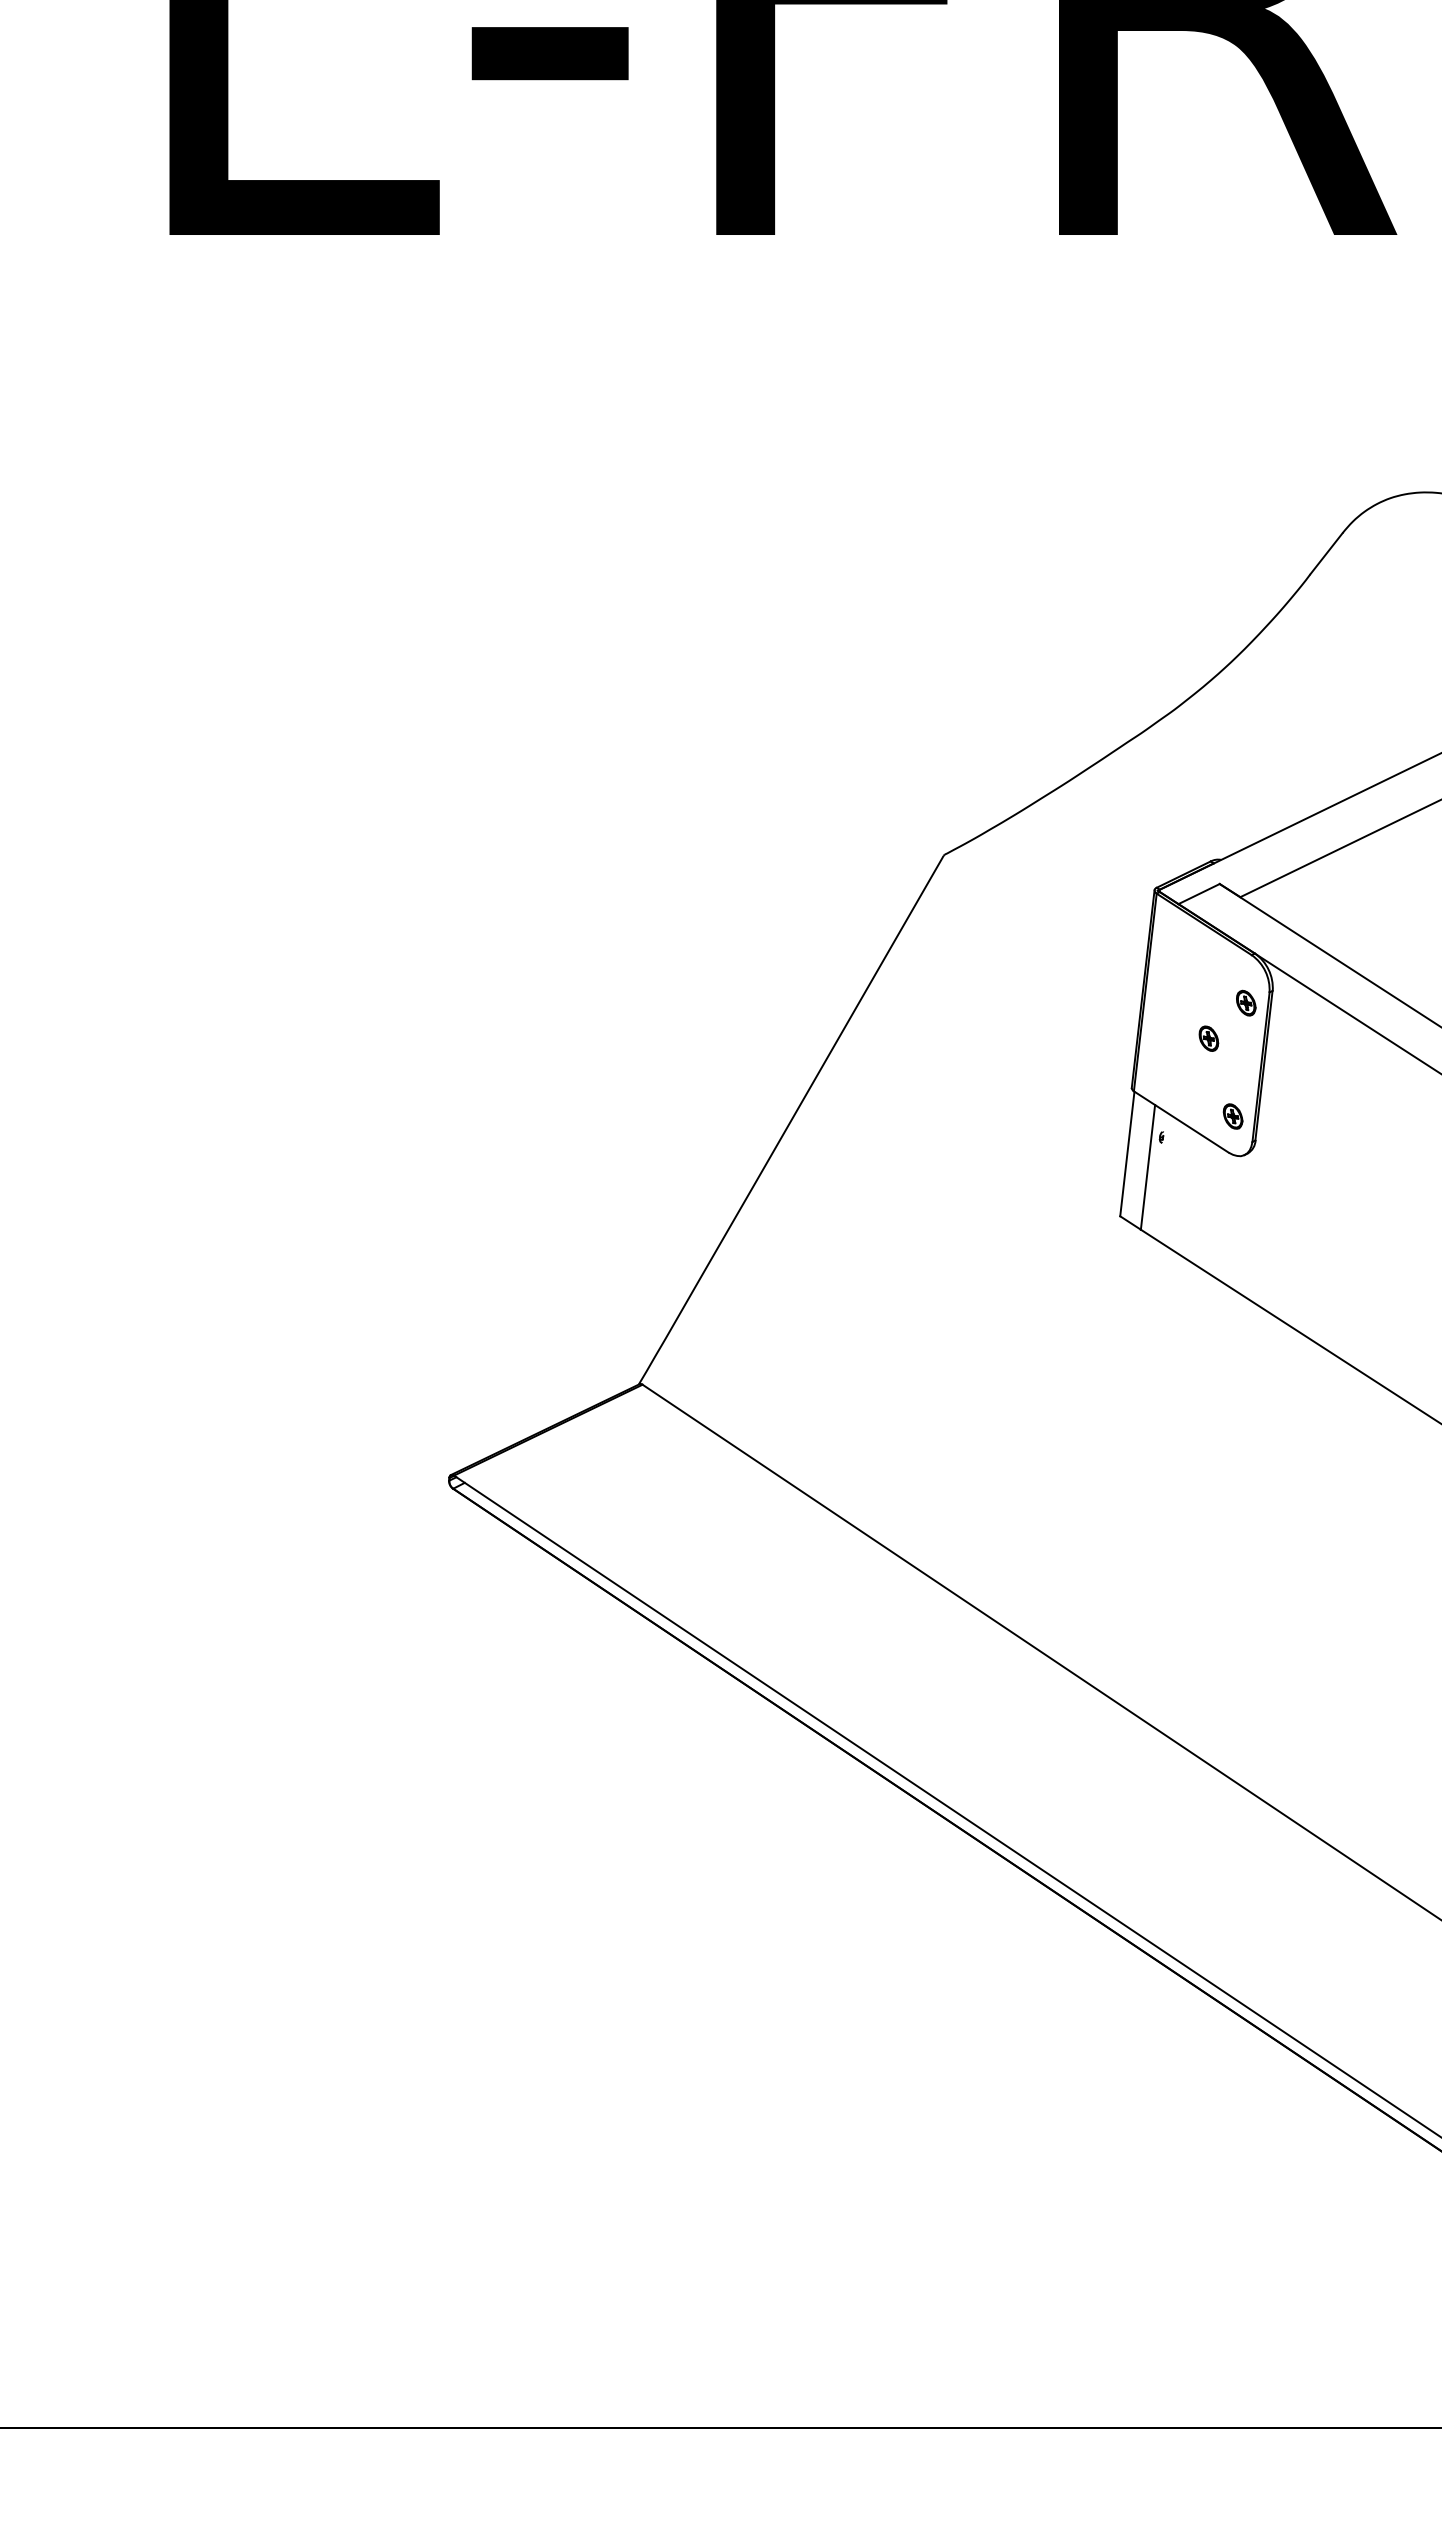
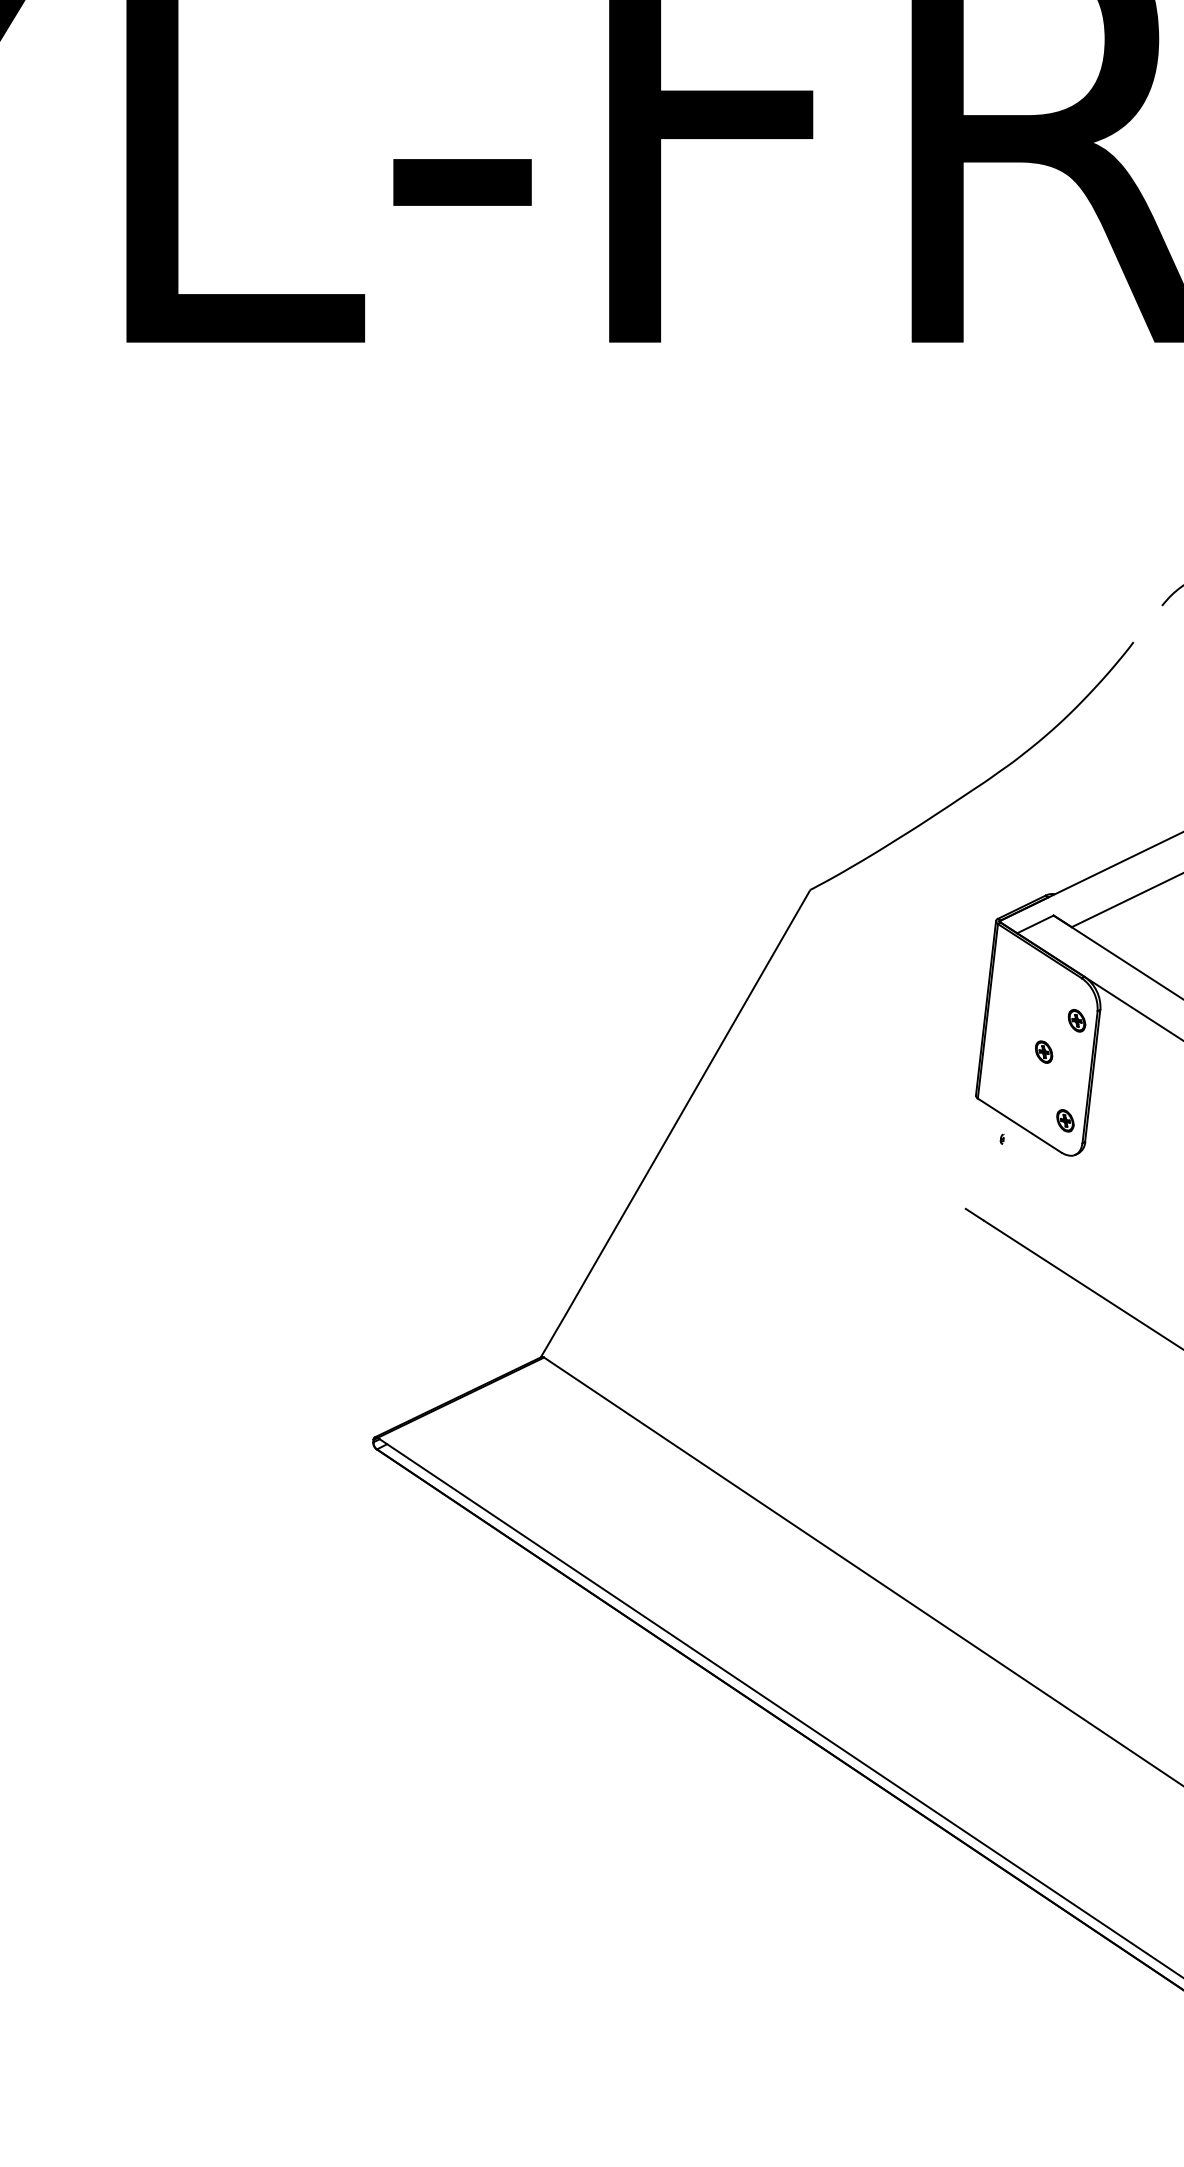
line: (1326, 553) -> (1147, 623), removed
line: (1127, 1153) -> (972, 1153), removed
line: (1147, 1167) -> (989, 1165), removed

